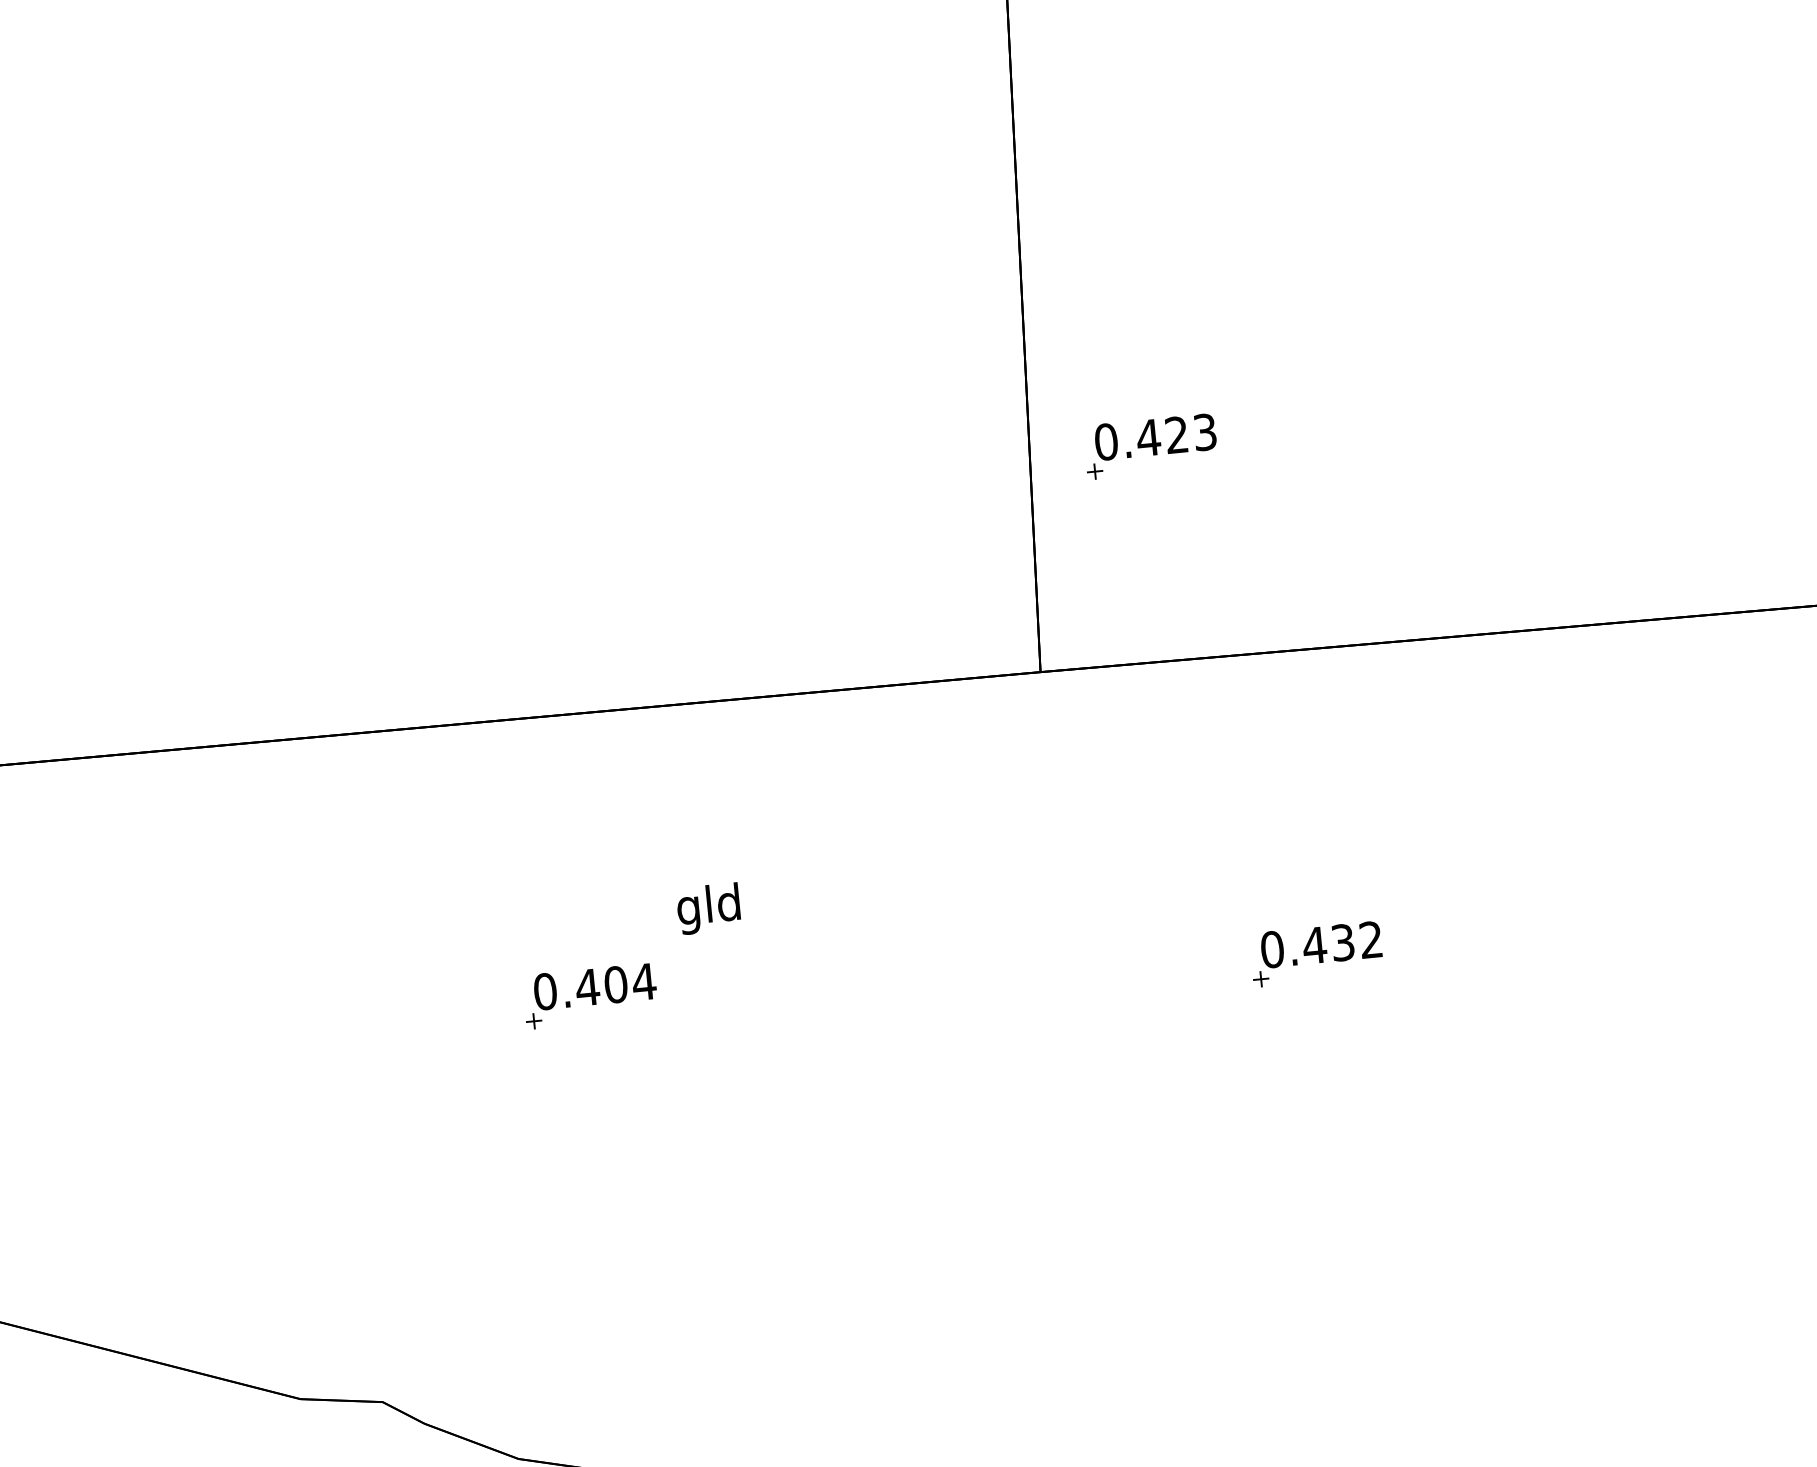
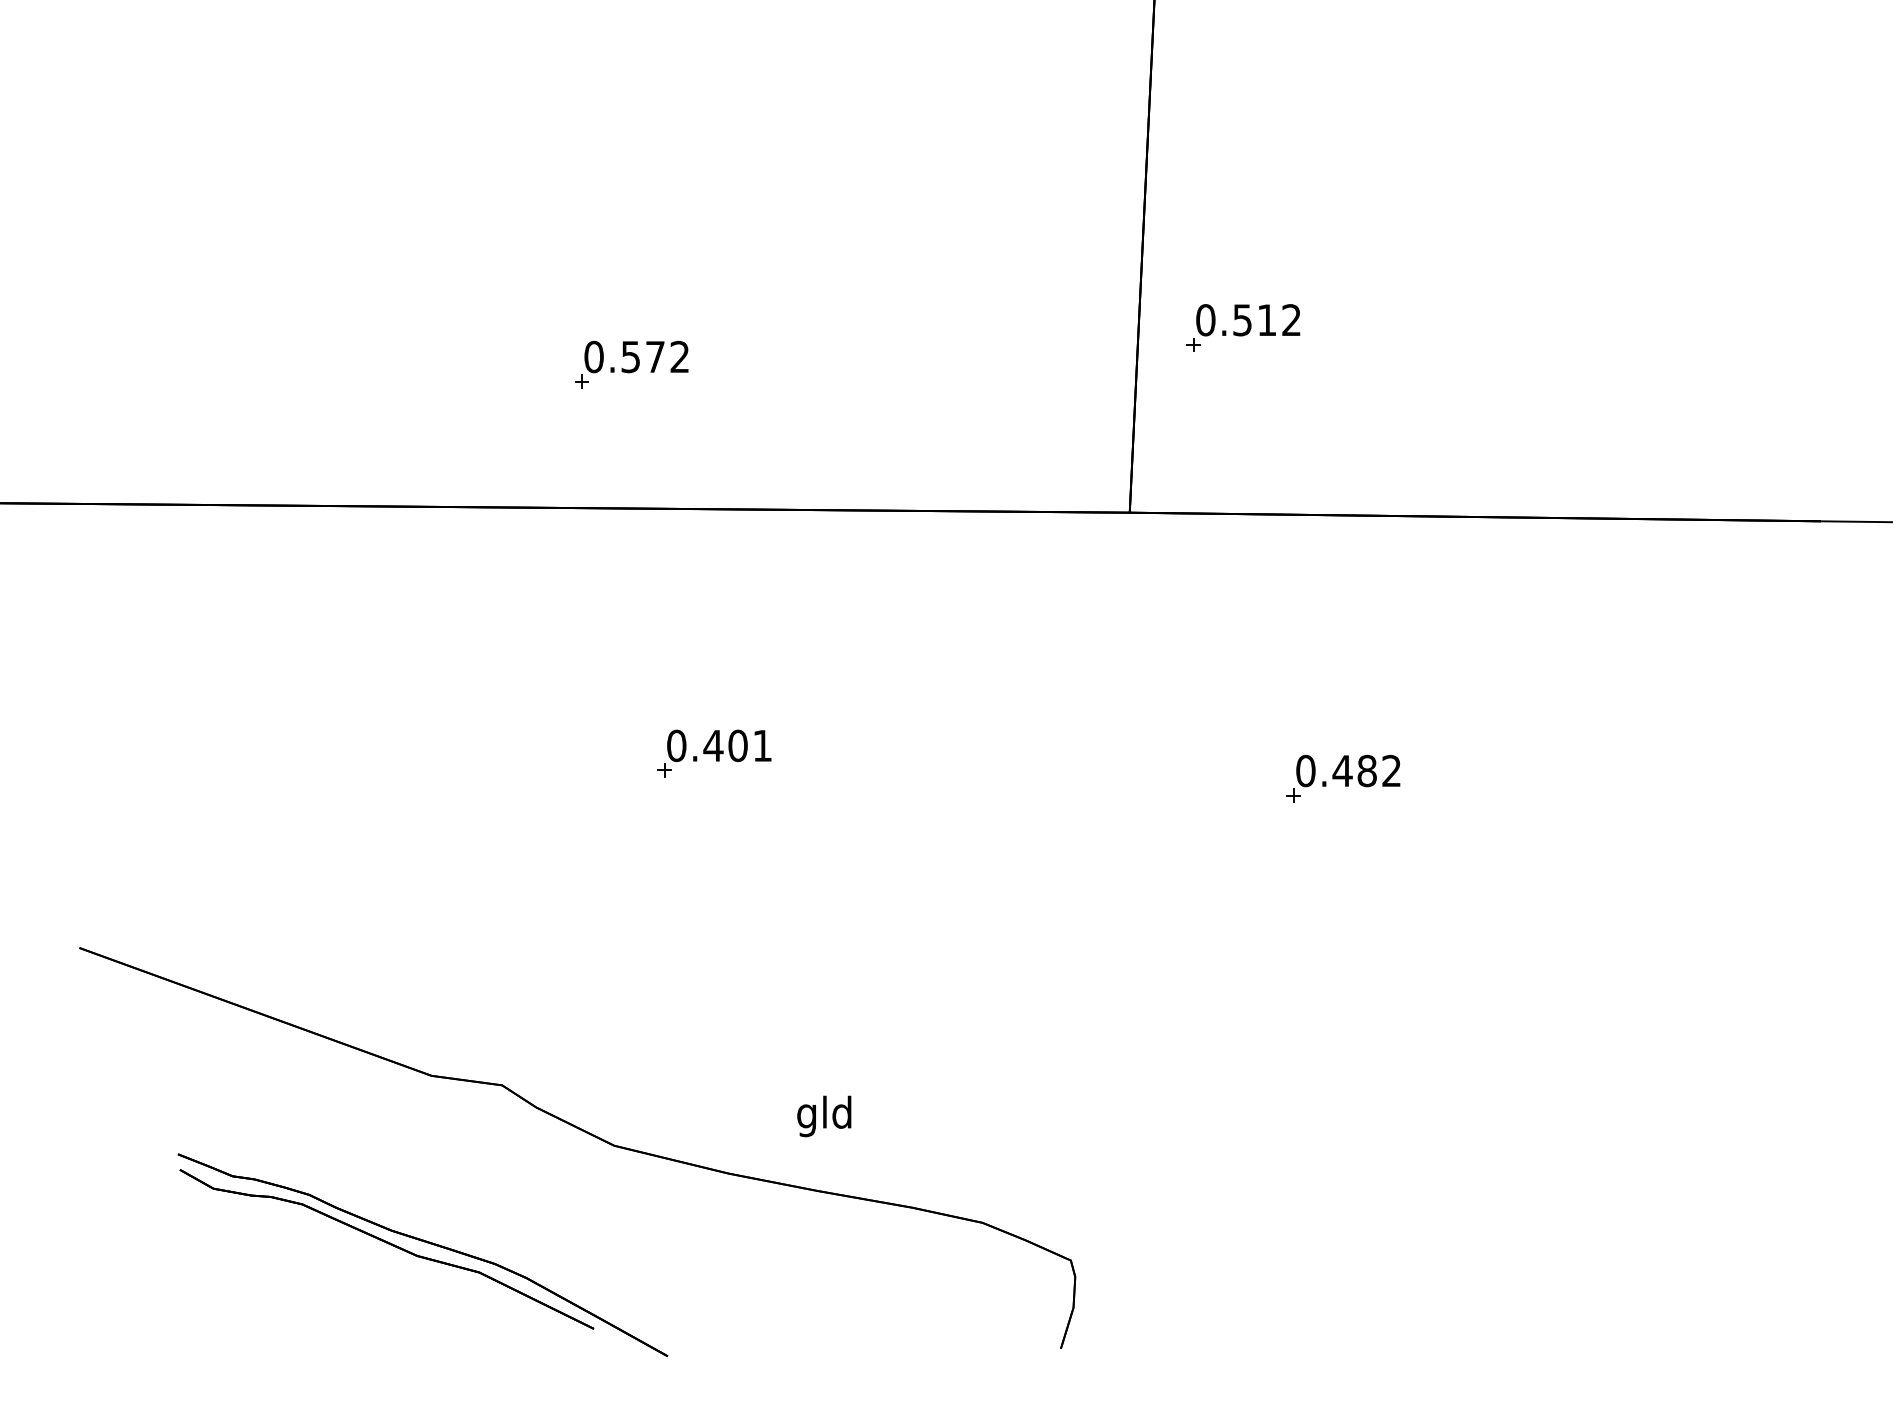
text: (1176, 435) -> (1266, 320), 0.423 -> 0.512
part: (450, 557) -> (631, 364), added
text: (709, 908) -> (824, 1116), moved
text: (1342, 943) -> (1366, 771), 0.432 -> 0.482
text: (644, 981) -> (762, 745), 0.404 -> 0.401

